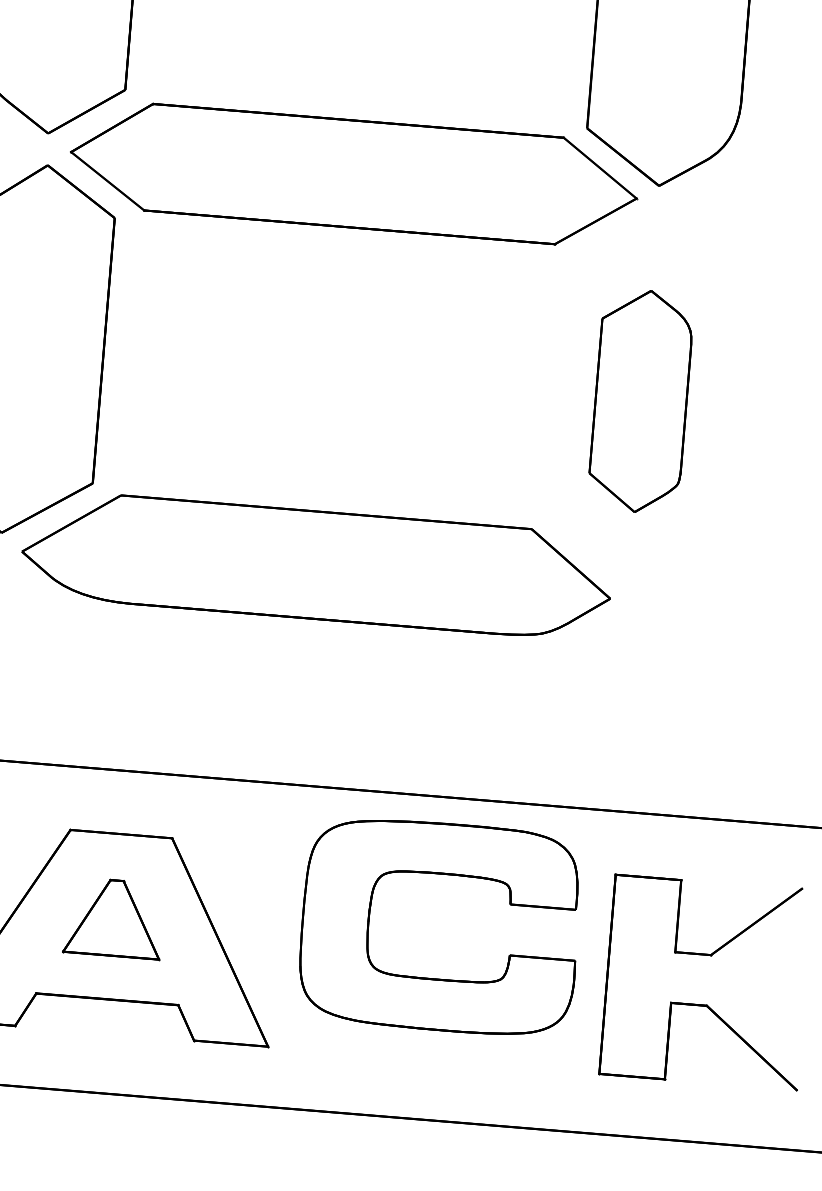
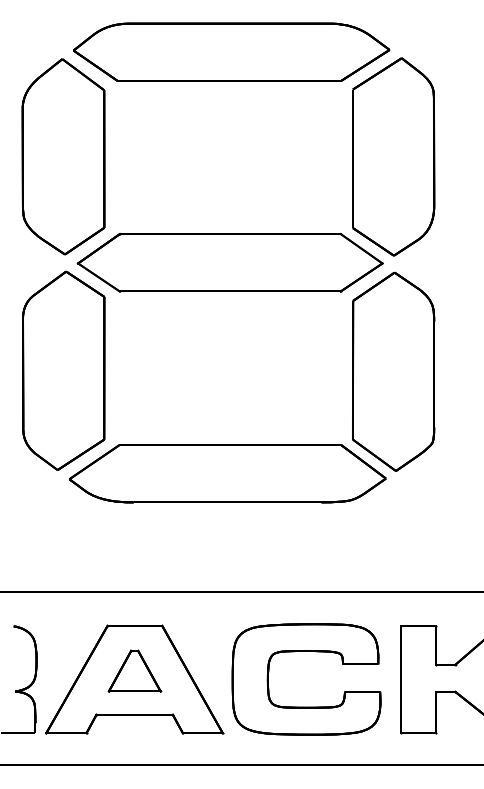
part: (640, 400) -> (393, 371), size x1.67
part: (436, 977) -> (306, 706), moved

